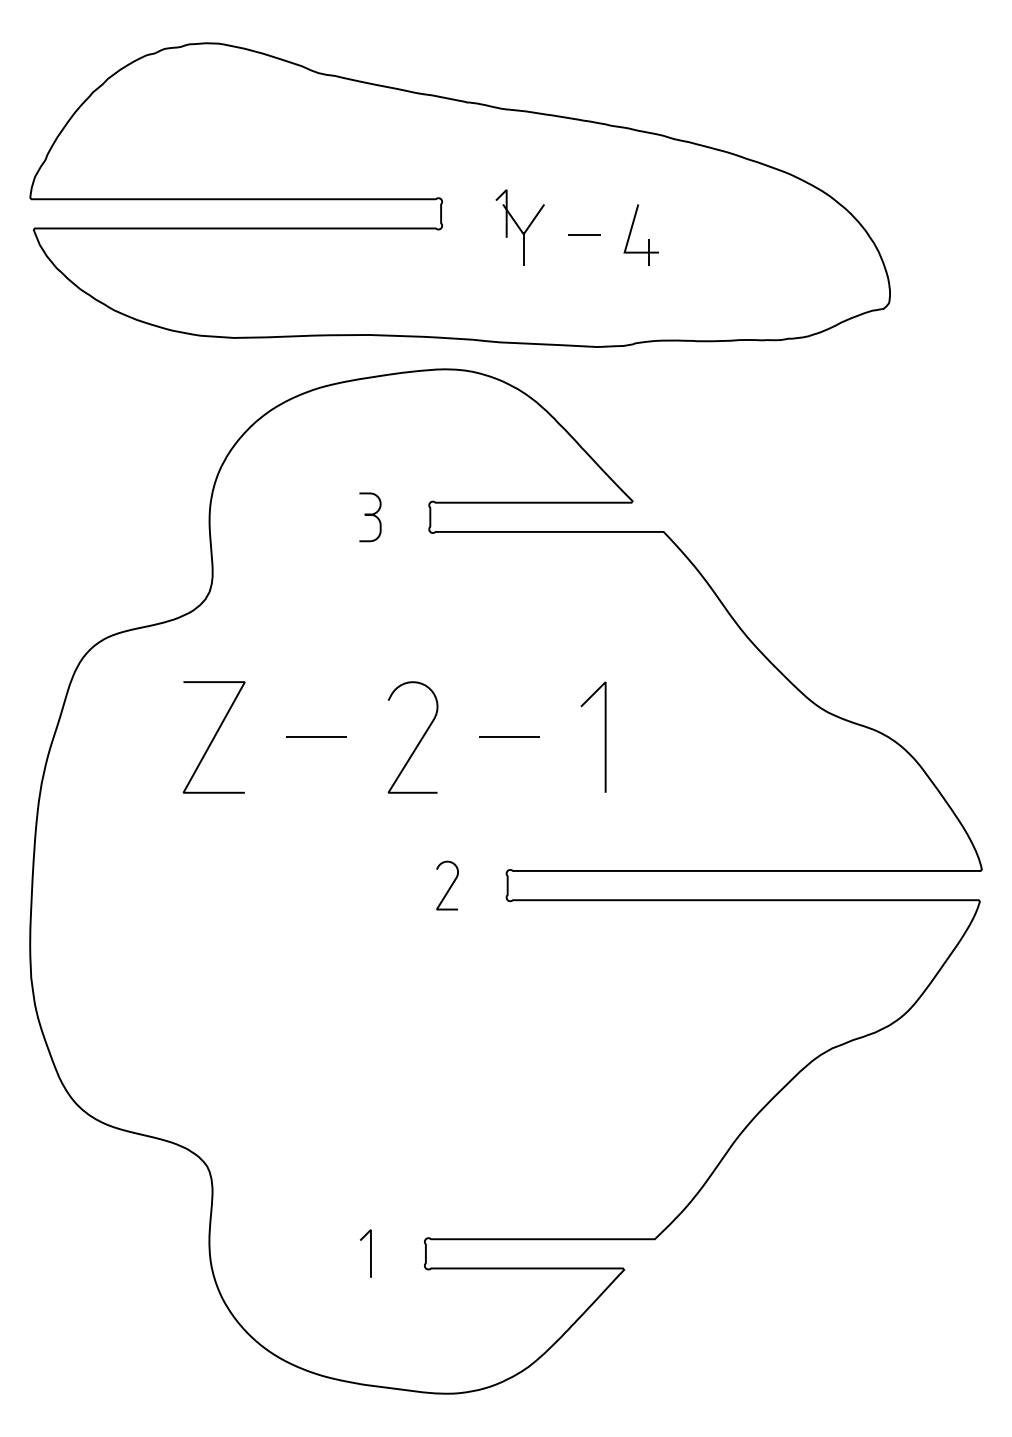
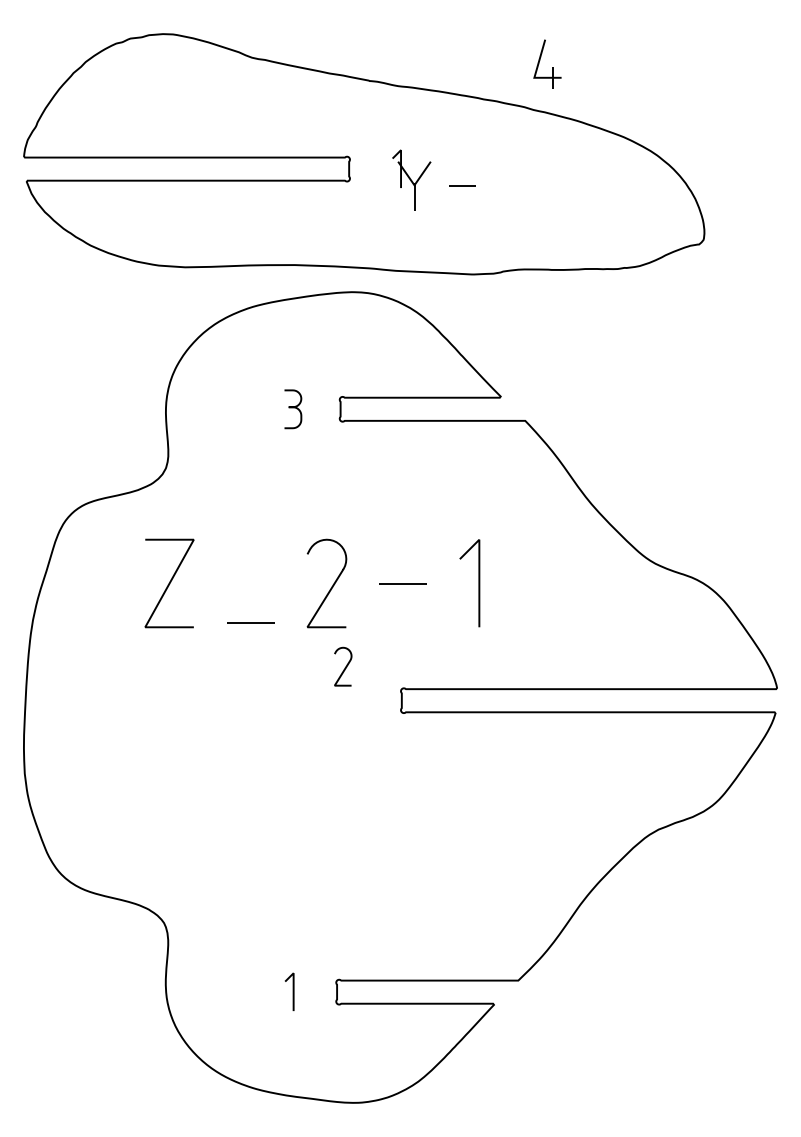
part: (647, 239) -> (552, 67), moved
line: (316, 737) -> (250, 622), moved
curve: (449, 886) -> (344, 667), moved

